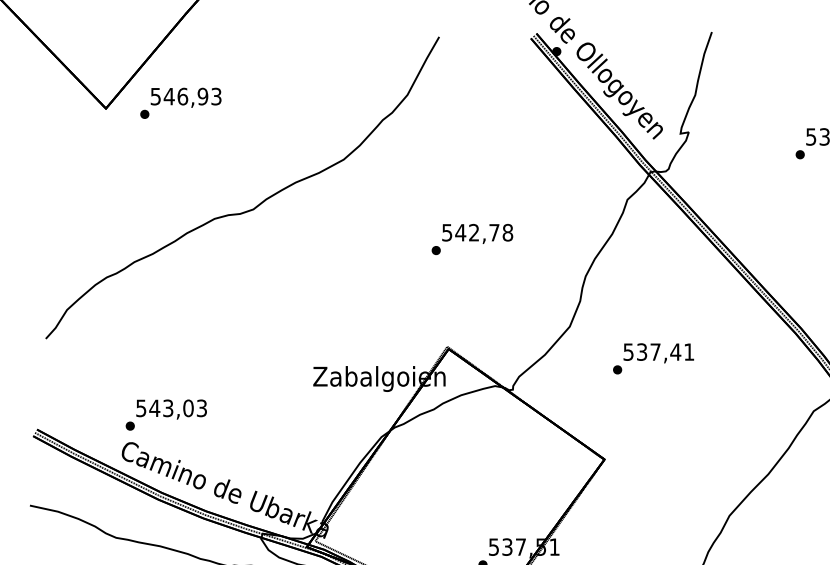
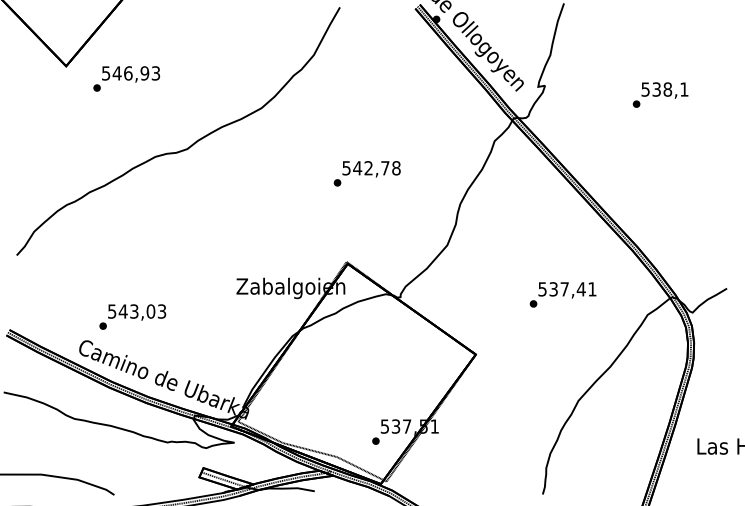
text: (180, 102) -> (126, 78), moved
text: (652, 358) -> (562, 294), moved
text: (165, 414) -> (132, 316), moved

